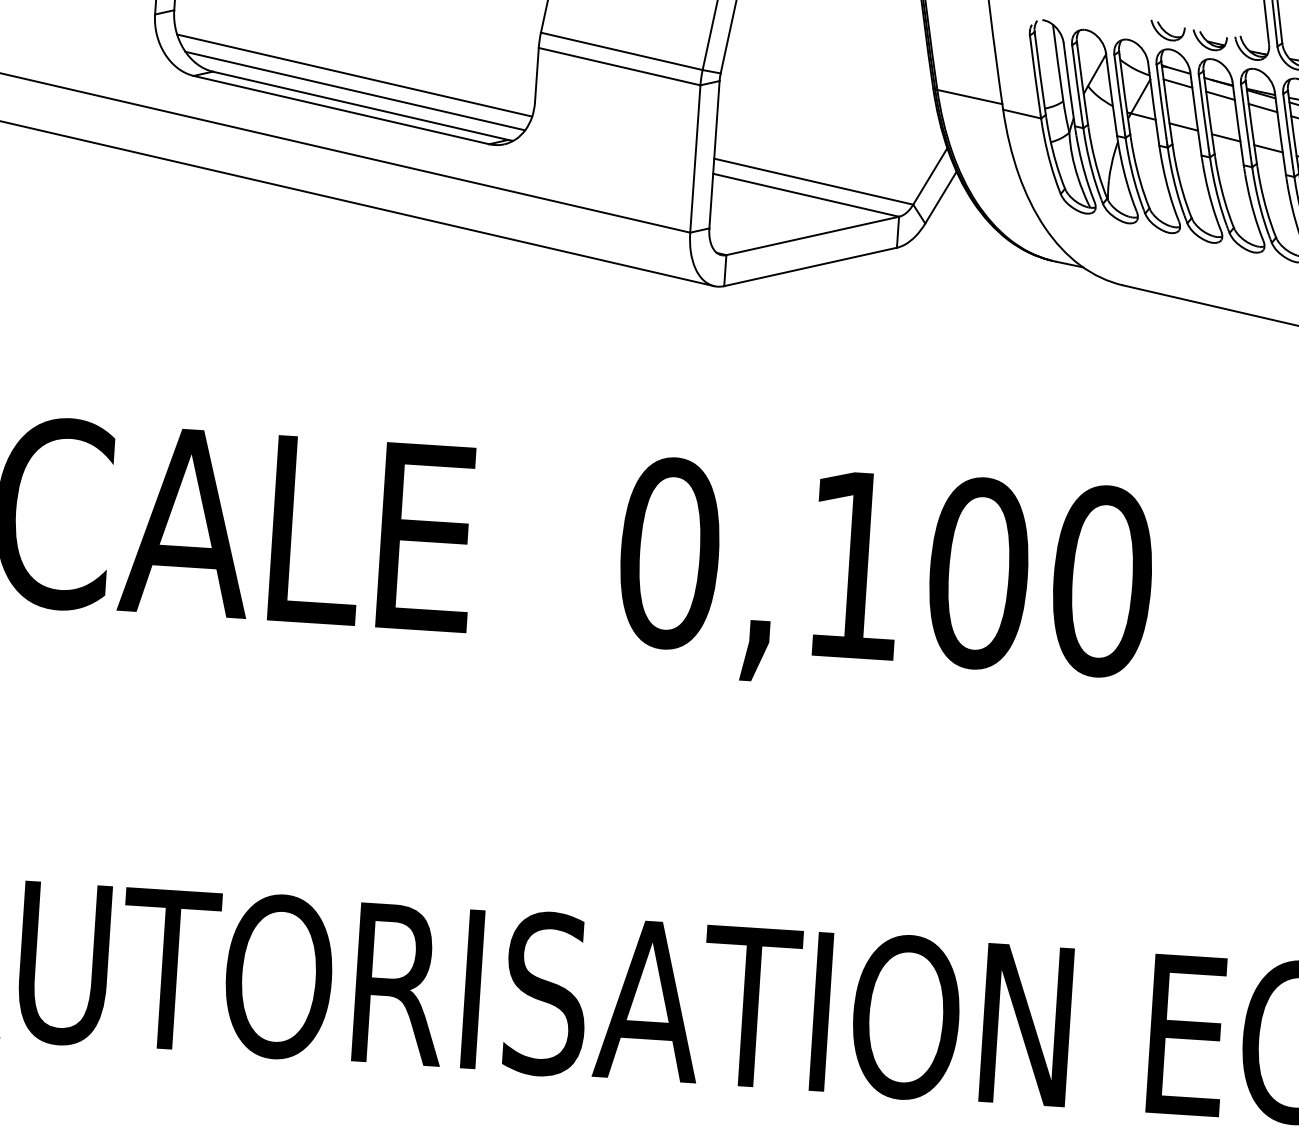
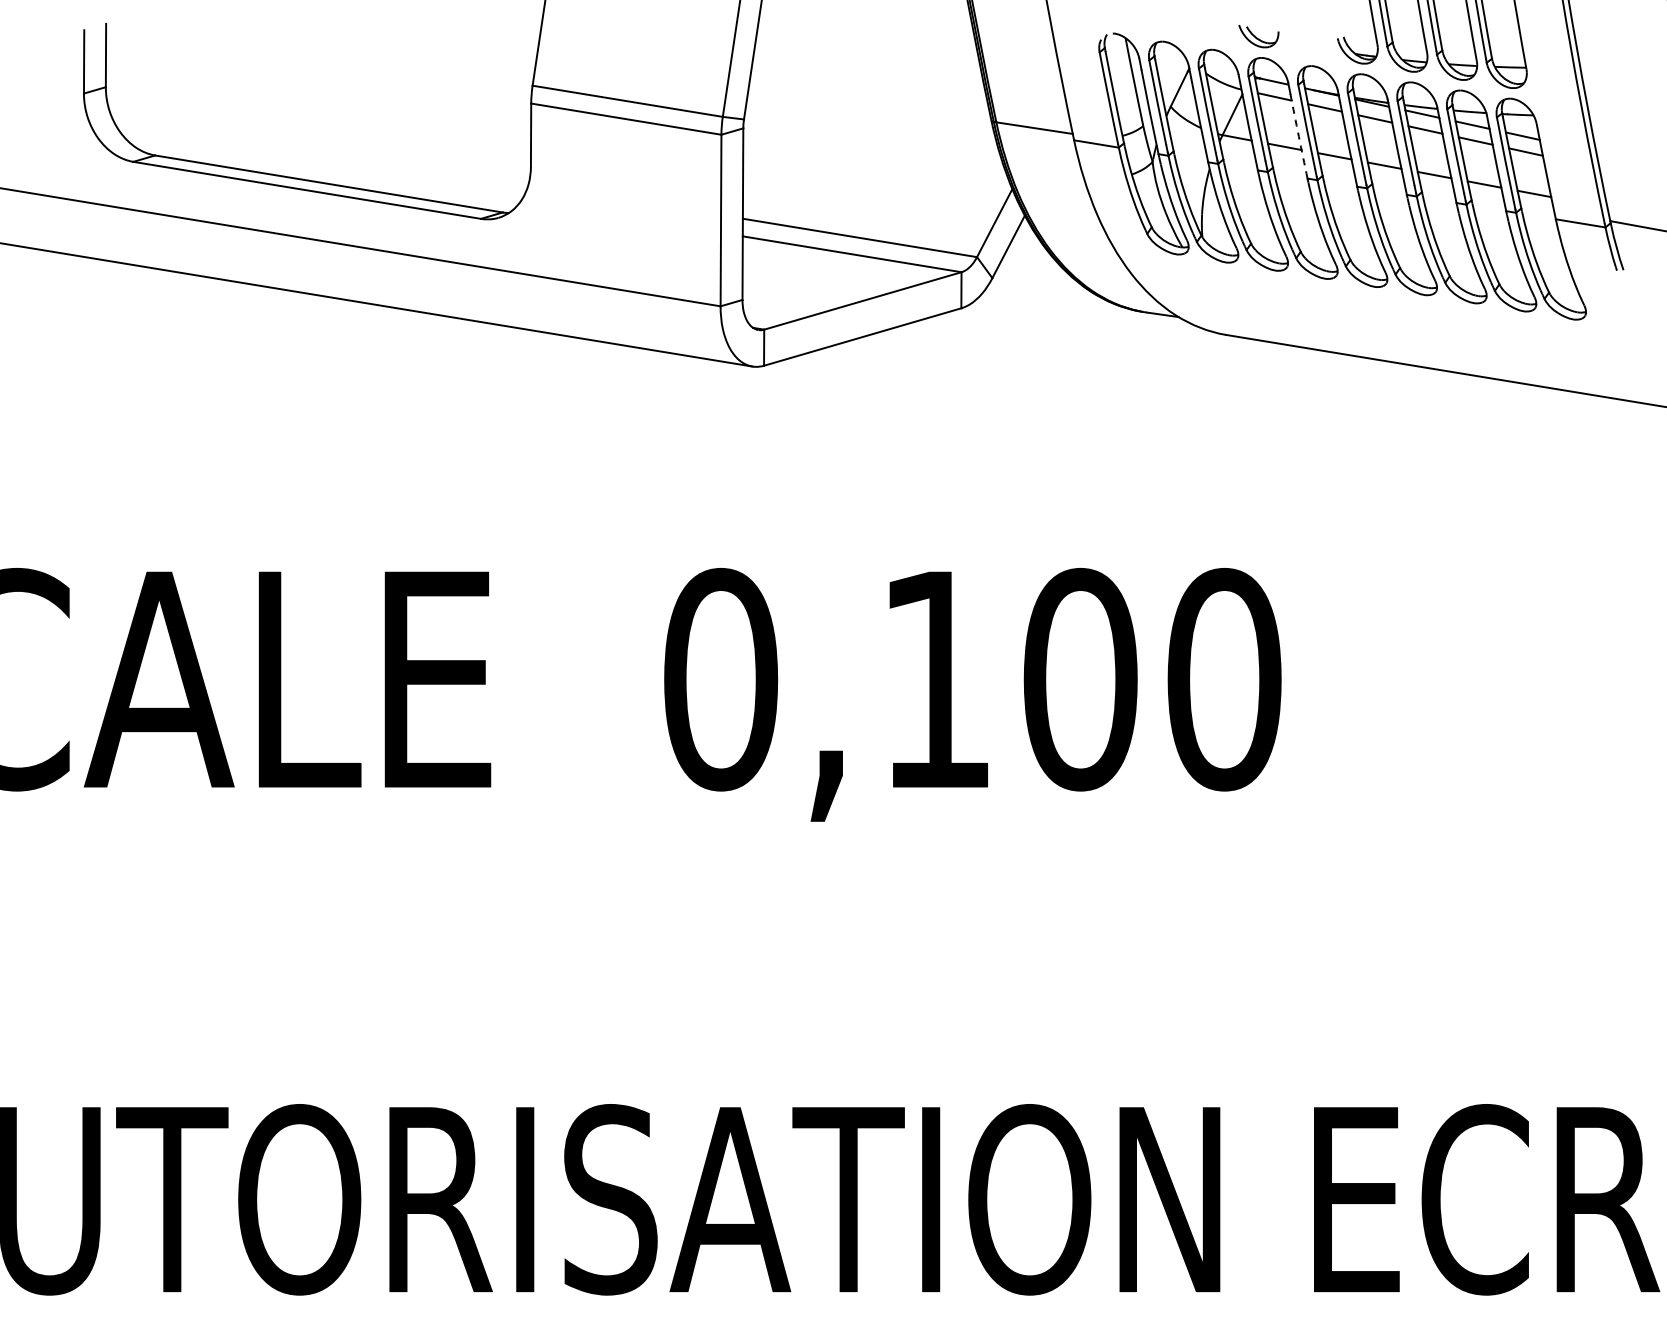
part: (1209, 40) -> (1308, 44), removed
line: (354, 75) -> (319, 149), removed
line: (355, 91) -> (321, 167), removed
arc: (1196, 118) -> (1298, 136), solid -> dashed

